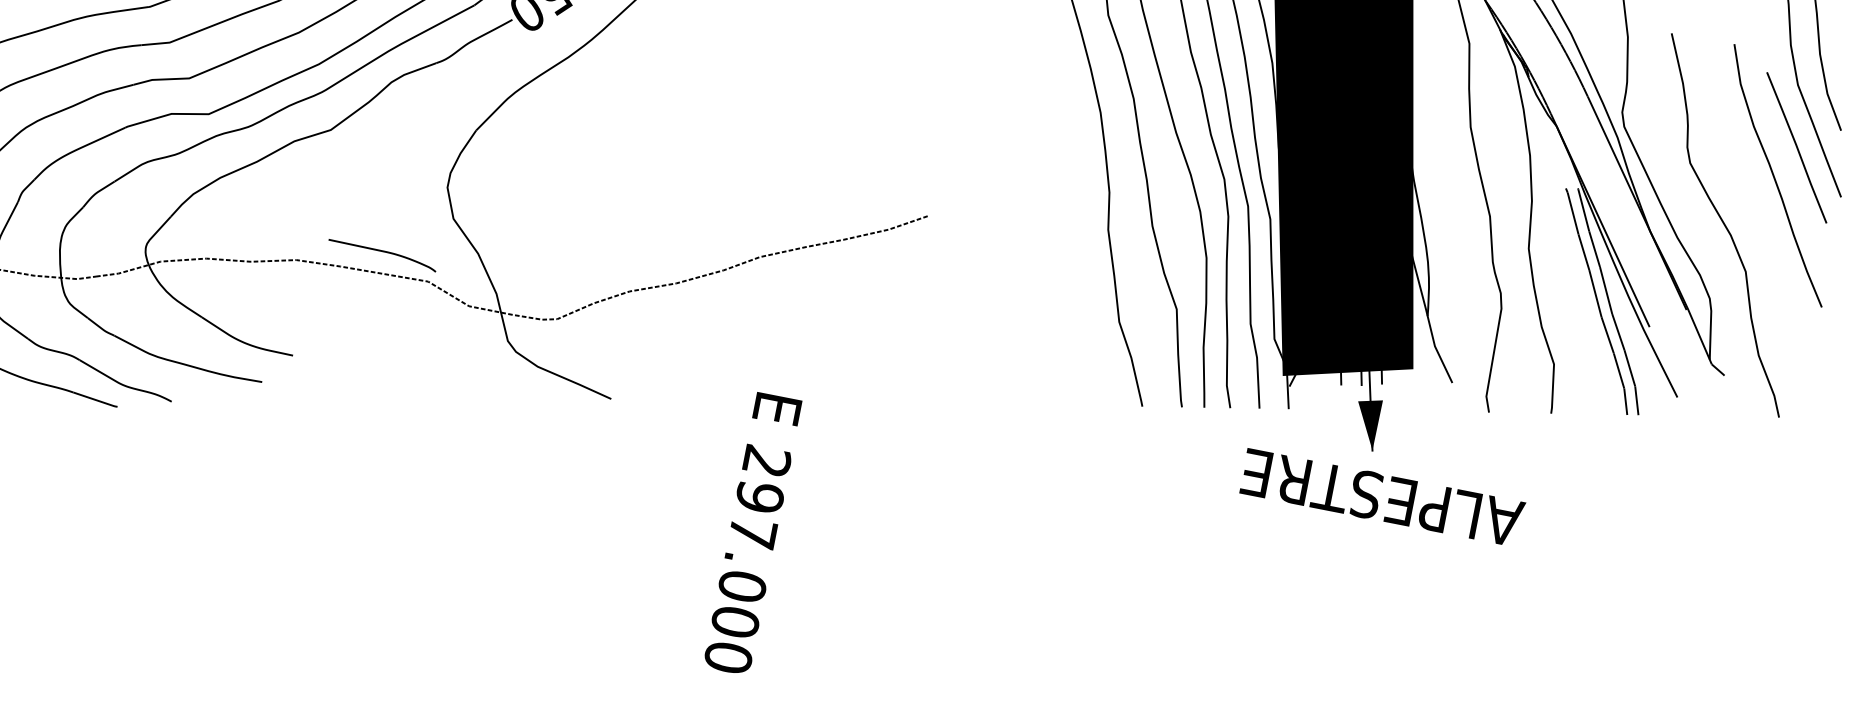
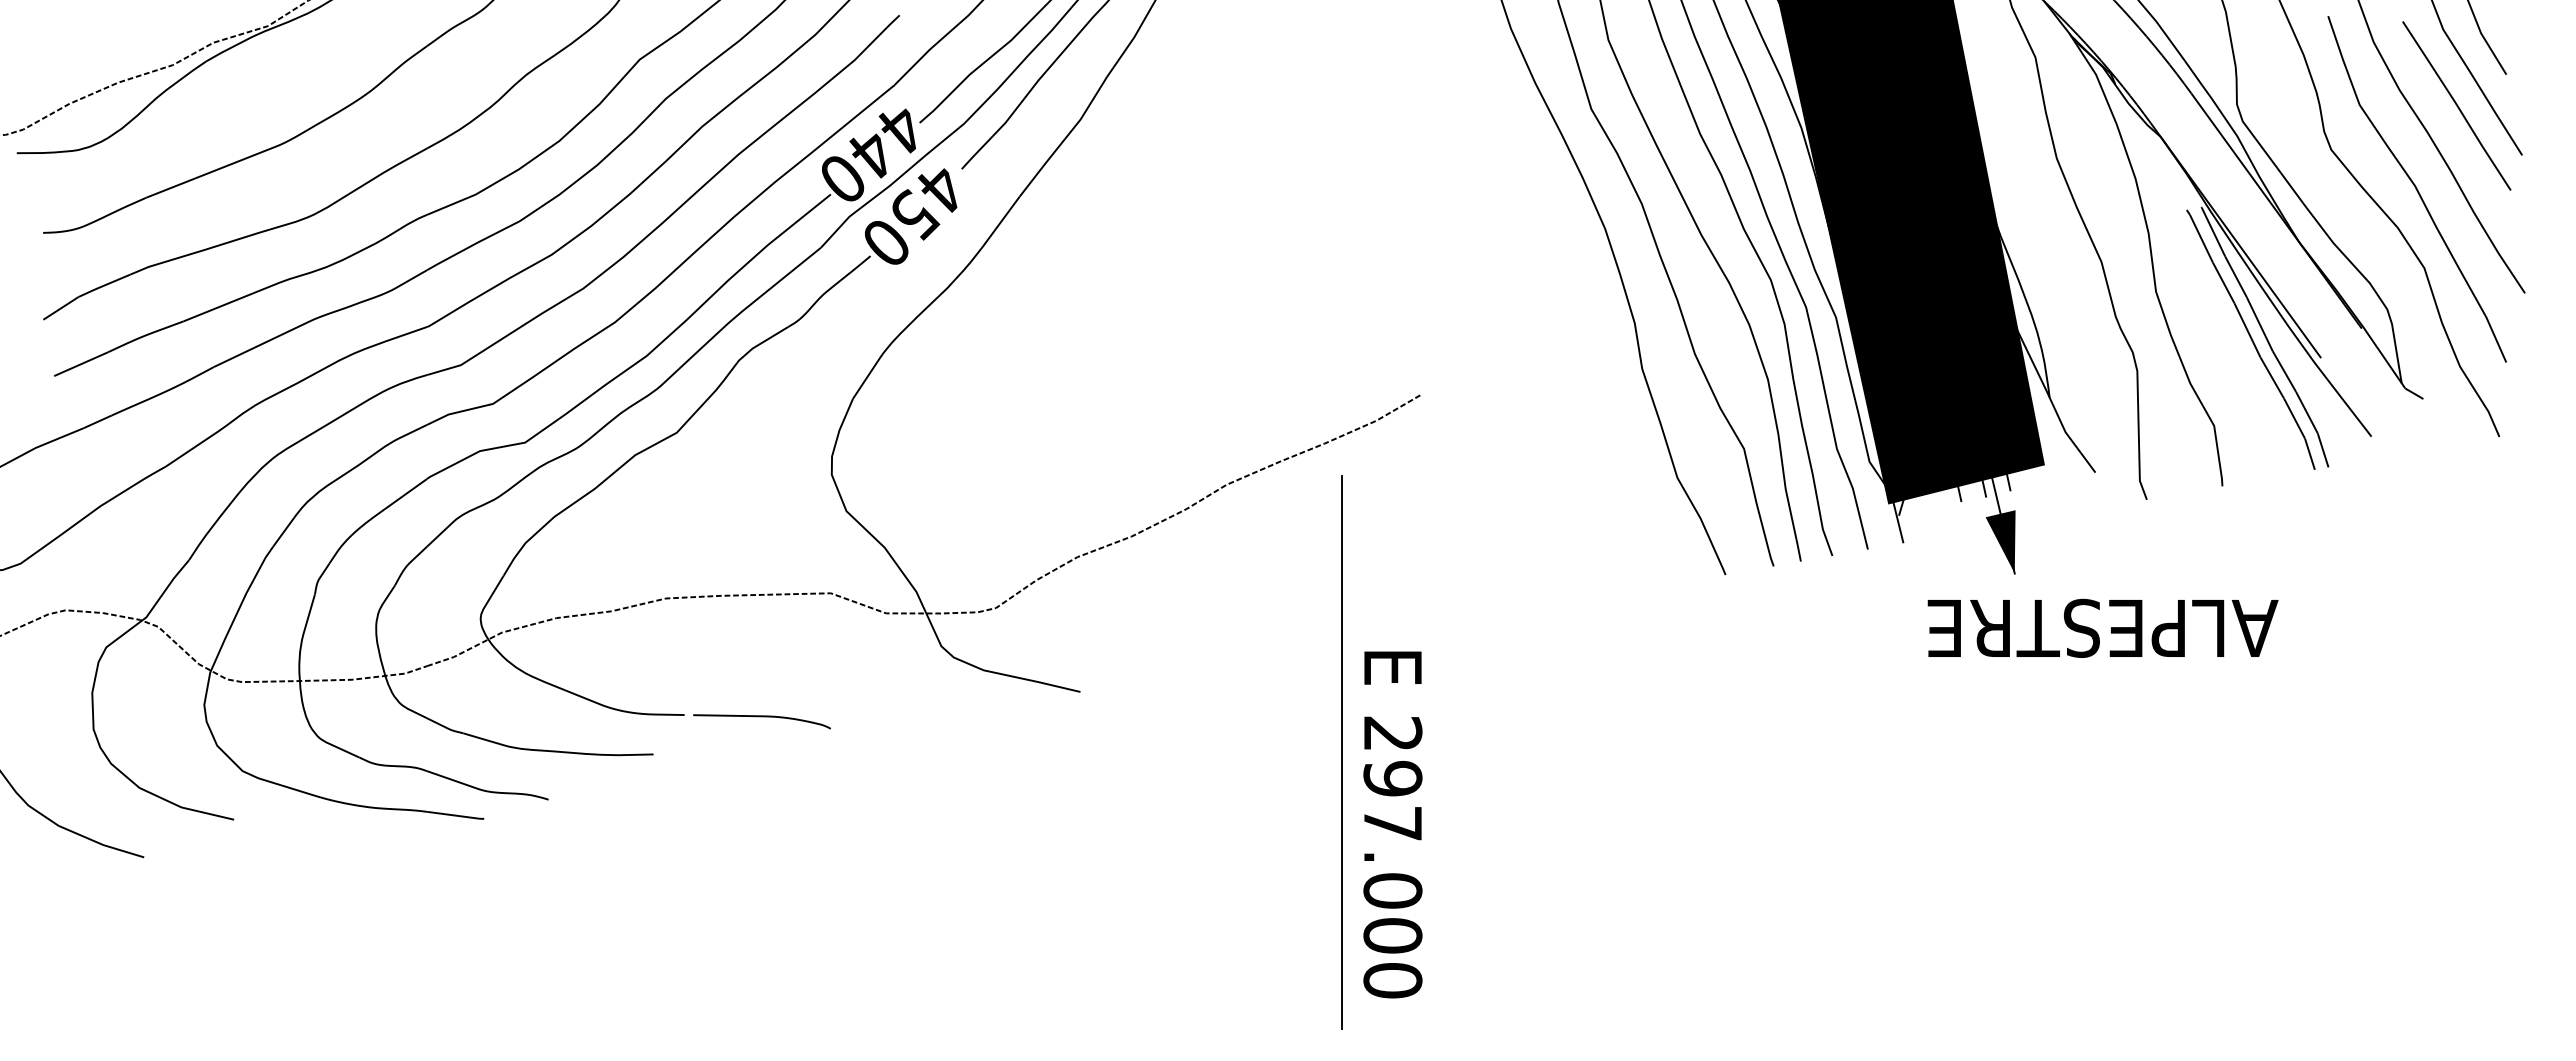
curve: (1751, 207) -> (2416, 189), added
curve: (382, 252) -> (761, 717), moved
line: (809, 487) -> (1341, 752), added
text: (1382, 497) -> (2102, 627), moved
text: (752, 533) -> (1392, 824), moved

